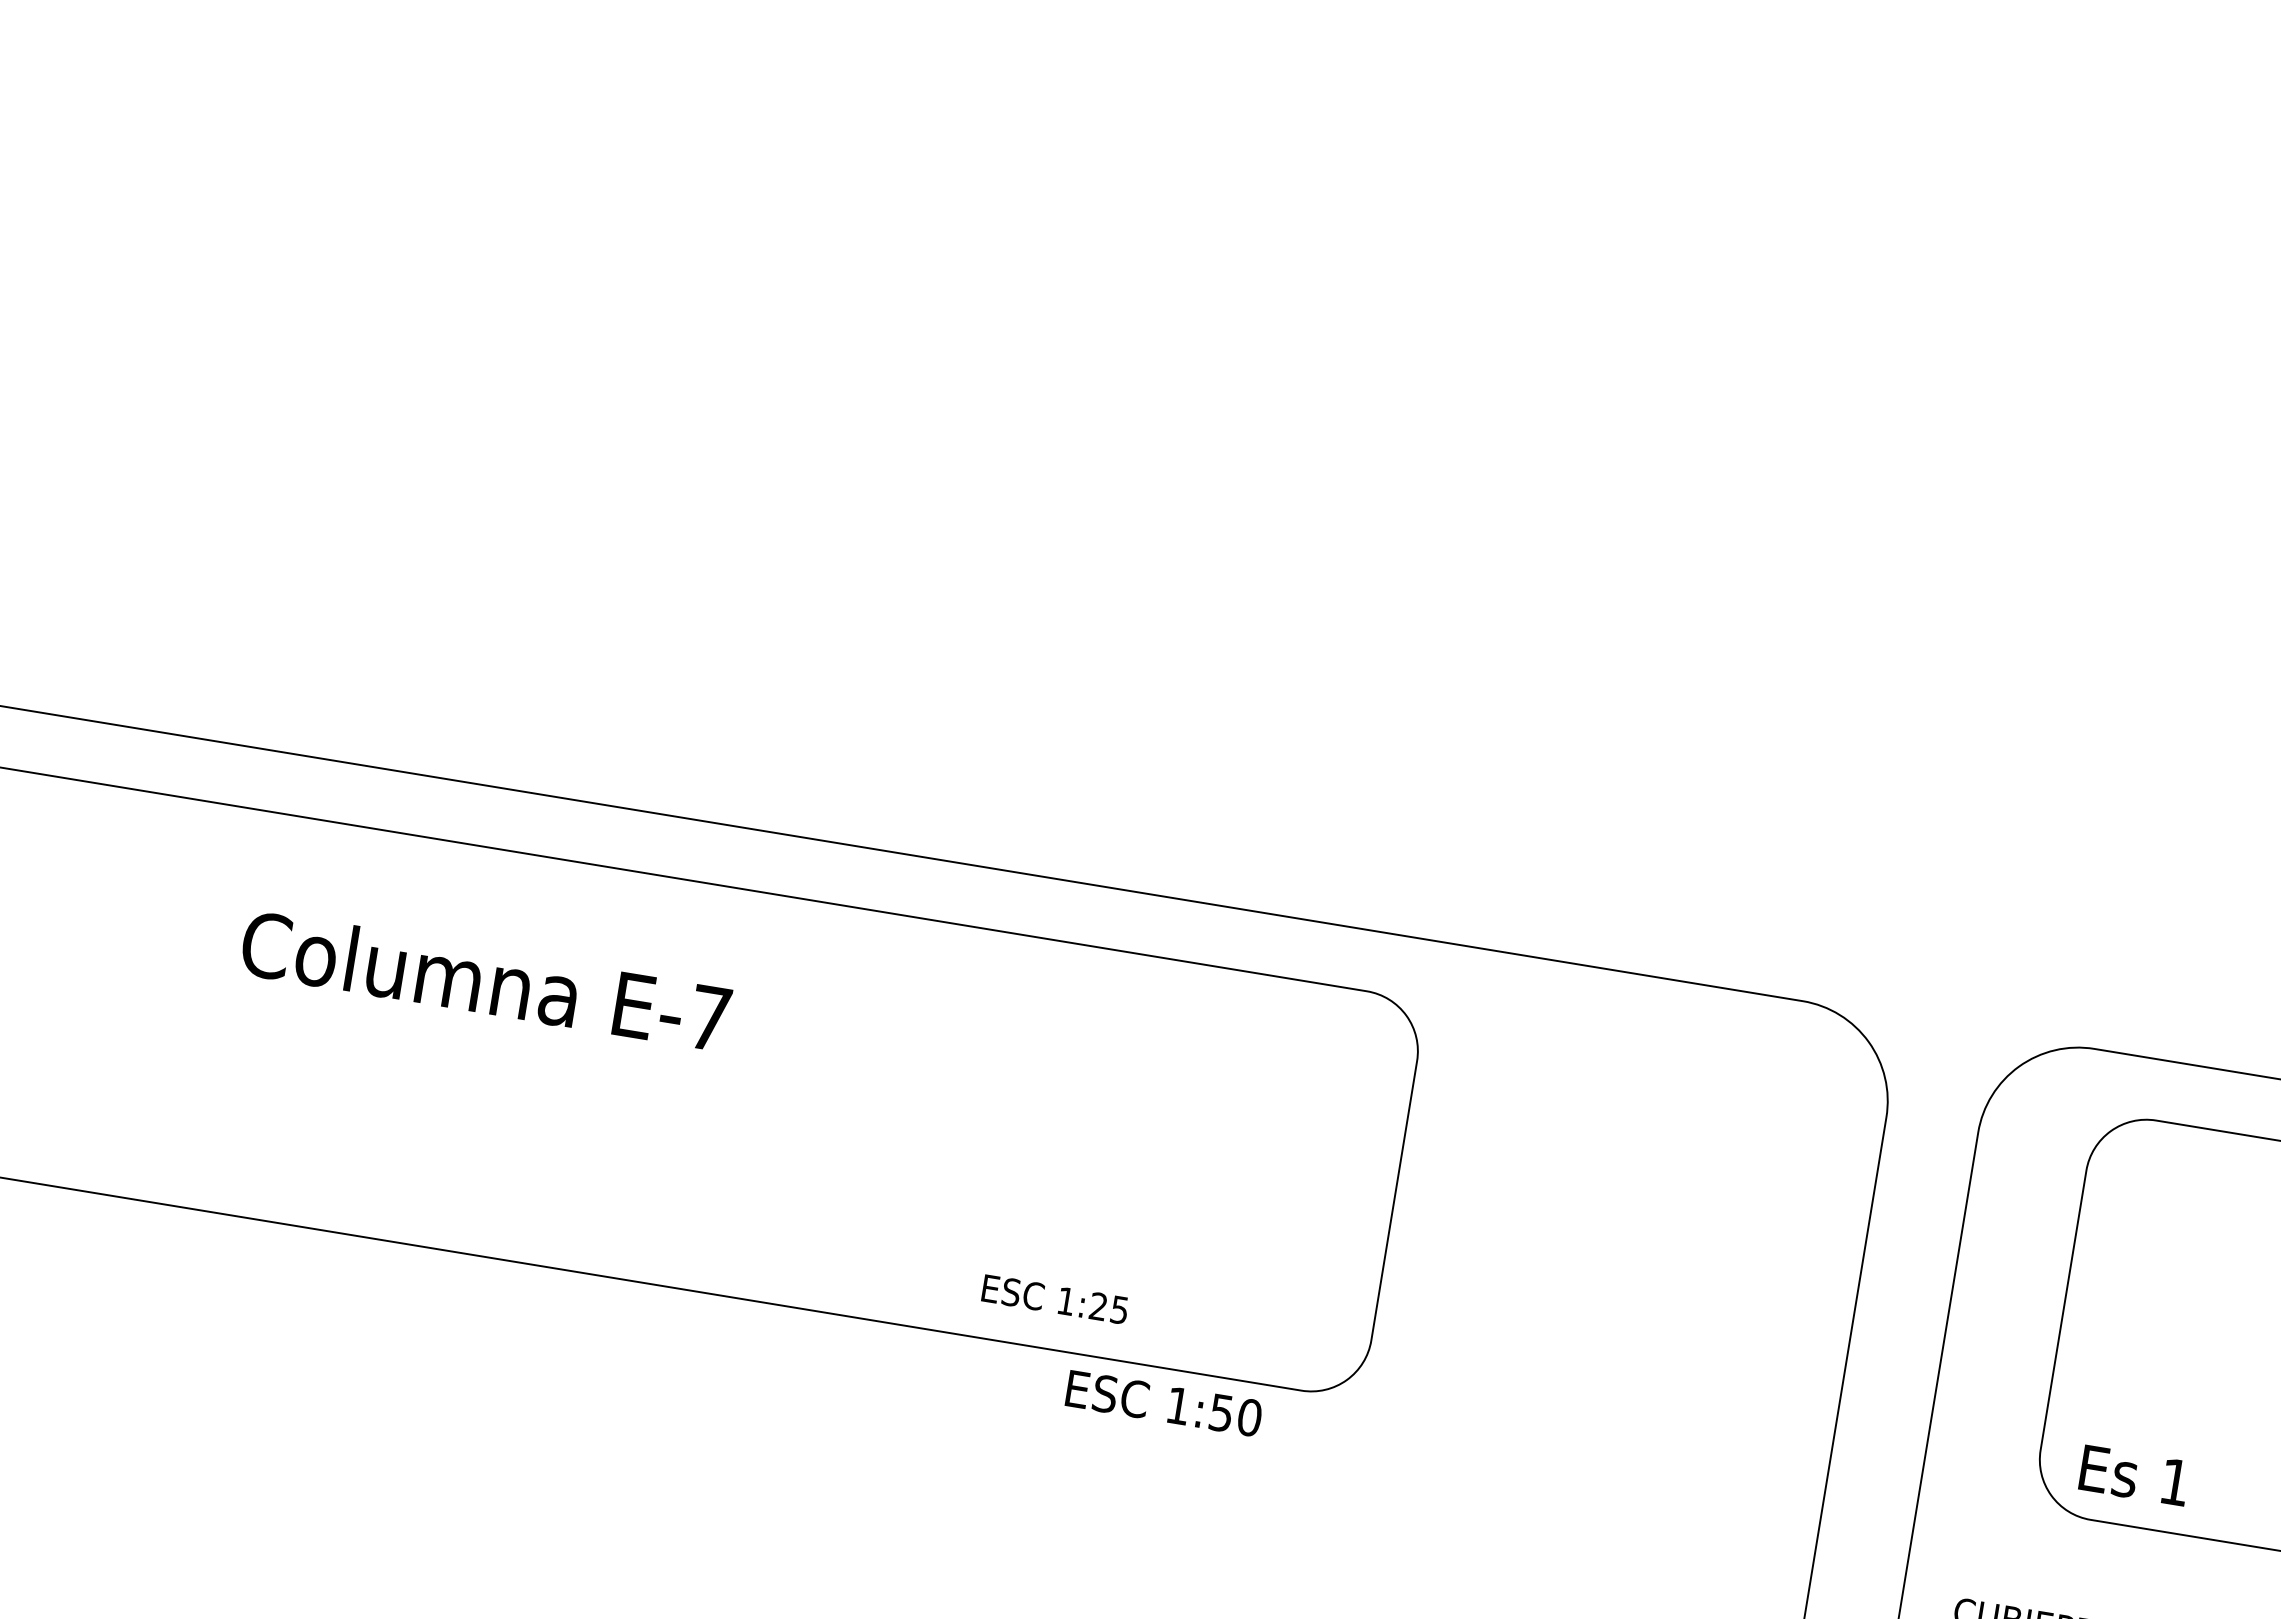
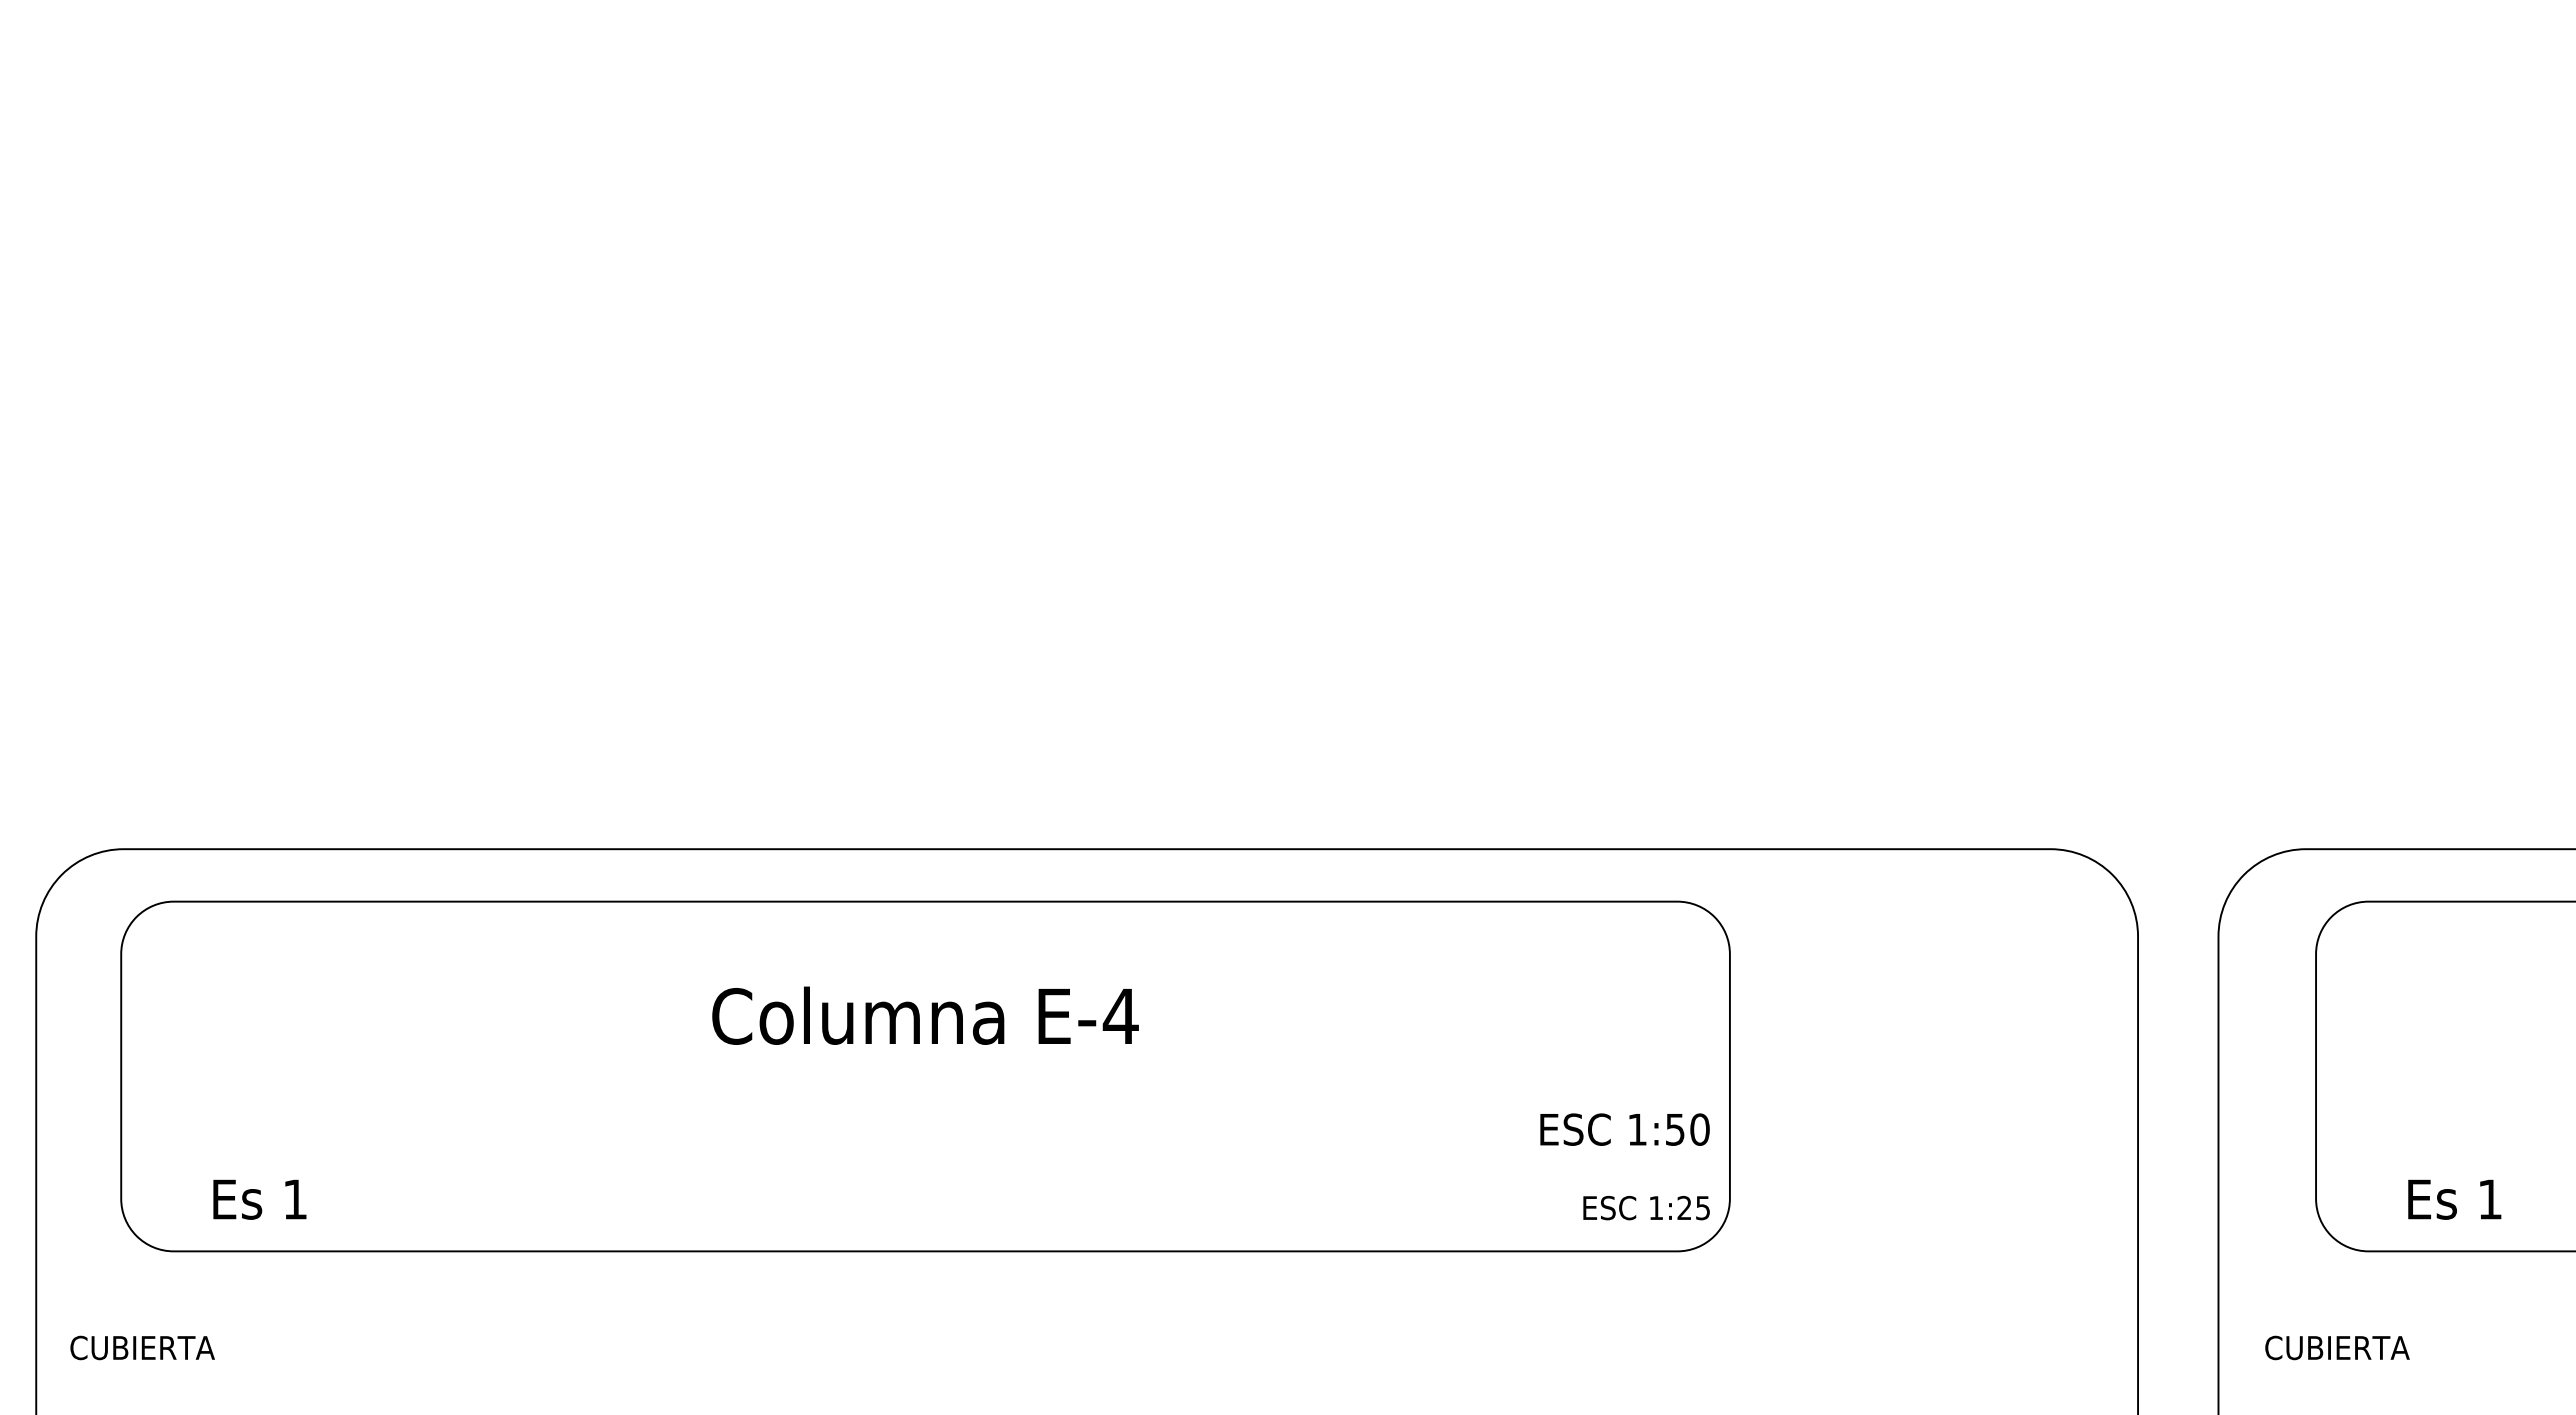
text: (709, 1017) -> (1120, 1015), E-7 -> E-4
text: (1055, 1298) -> (1646, 1207), moved
text: (1163, 1403) -> (1624, 1129), moved
text: (2134, 1475) -> (2454, 1199), moved

